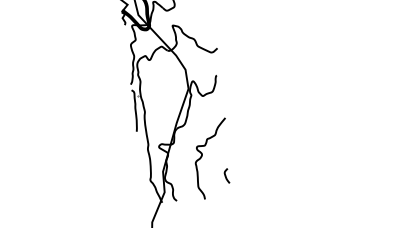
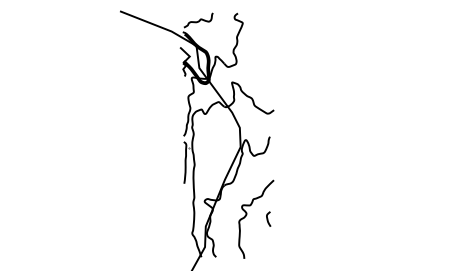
curve: (226, 175) -> (268, 218), moved

